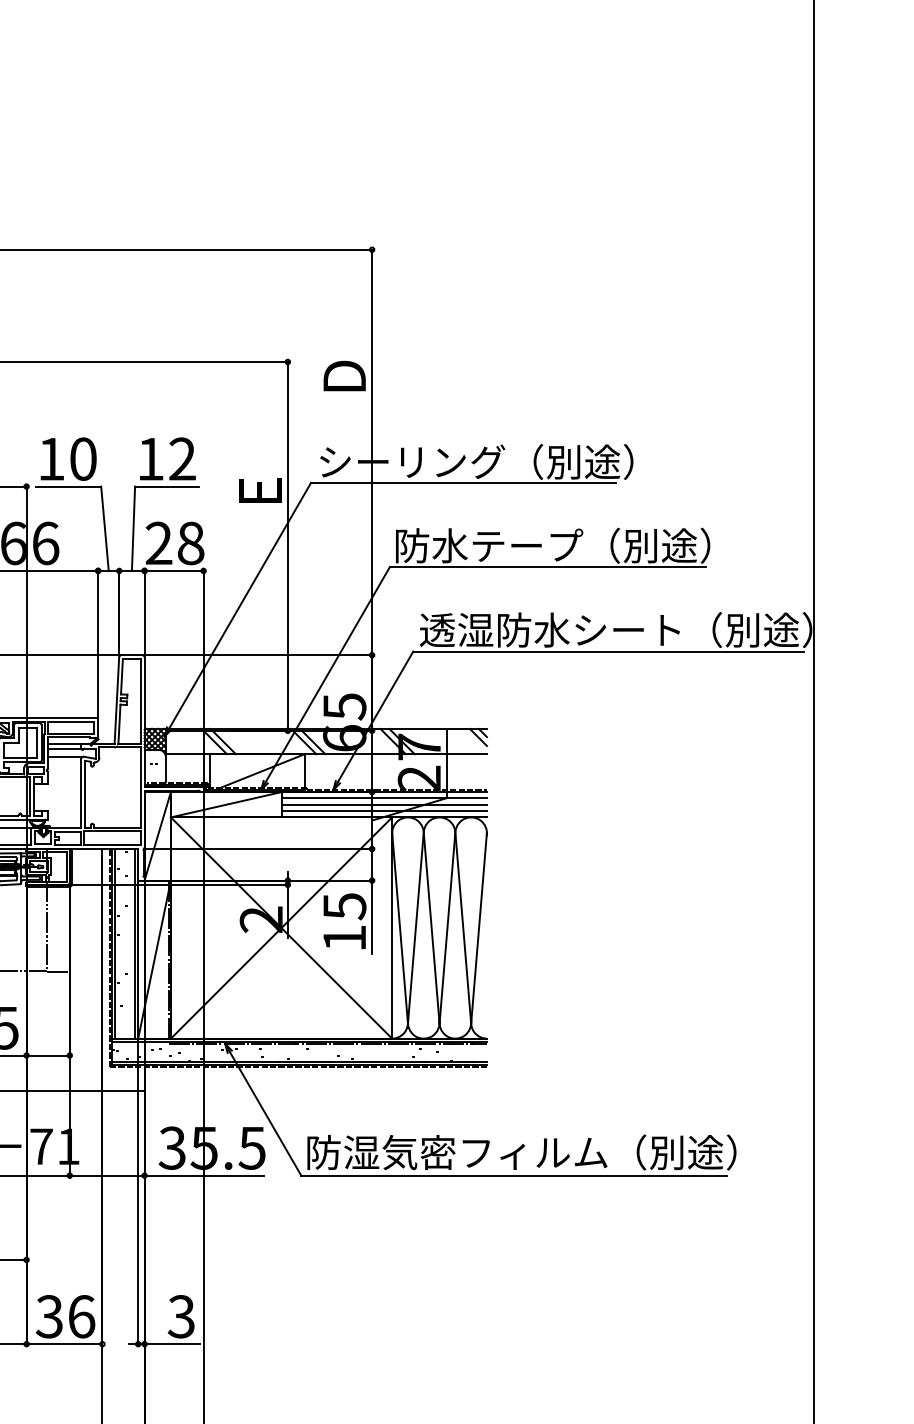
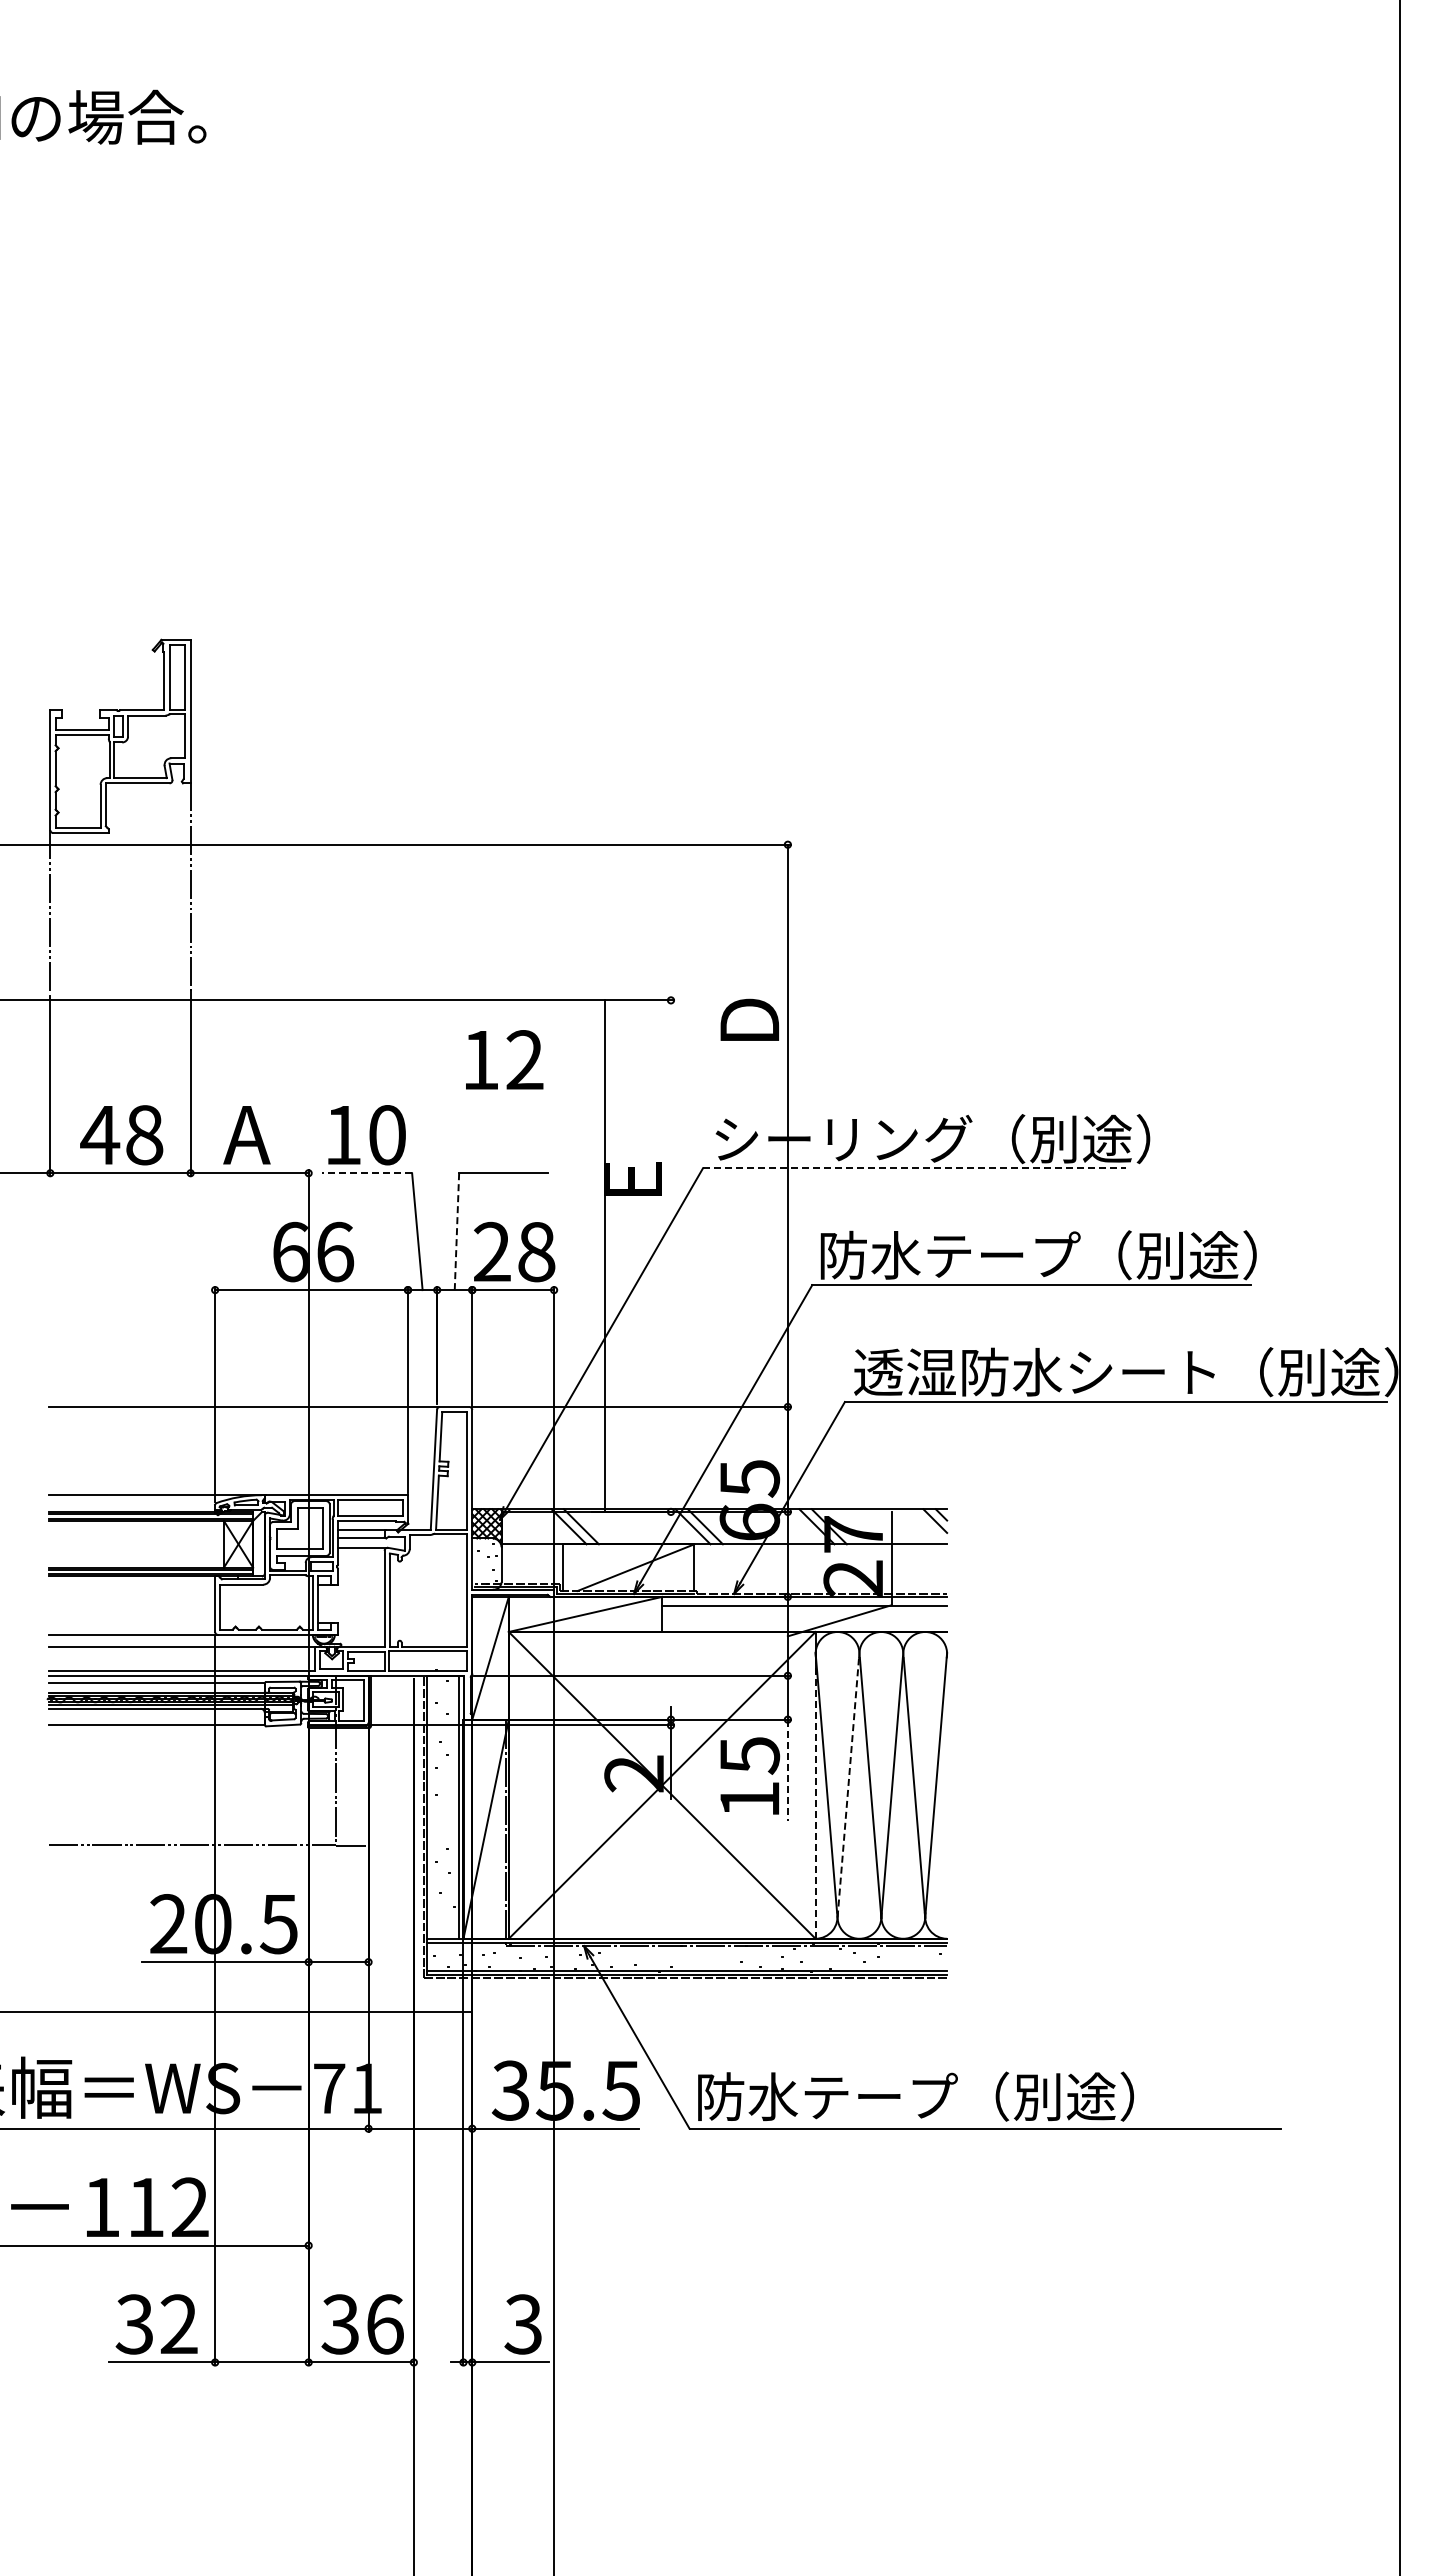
text: (167, 458) -> (504, 1059), moved
line: (463, 483) -> (914, 1168), solid -> dashed
line: (68, 486) -> (366, 1173), solid -> dashed
line: (133, 528) -> (456, 1231), solid -> dashed
line: (287, 545) -> (604, 1255), moved
line: (384, 804) -> (804, 1614), removed
line: (384, 811) -> (804, 1623), removed
line: (371, 917) -> (787, 1770), solid -> dashed
line: (415, 930) -> (848, 1788), solid -> dashed
line: (392, 935) -> (815, 1795), solid -> dashed
line: (115, 943) -> (431, 1806), removed
text: (539, 1152) -> (1020, 2096), 防湿気密フィルム（別途） -> 防水テープ（別途）

